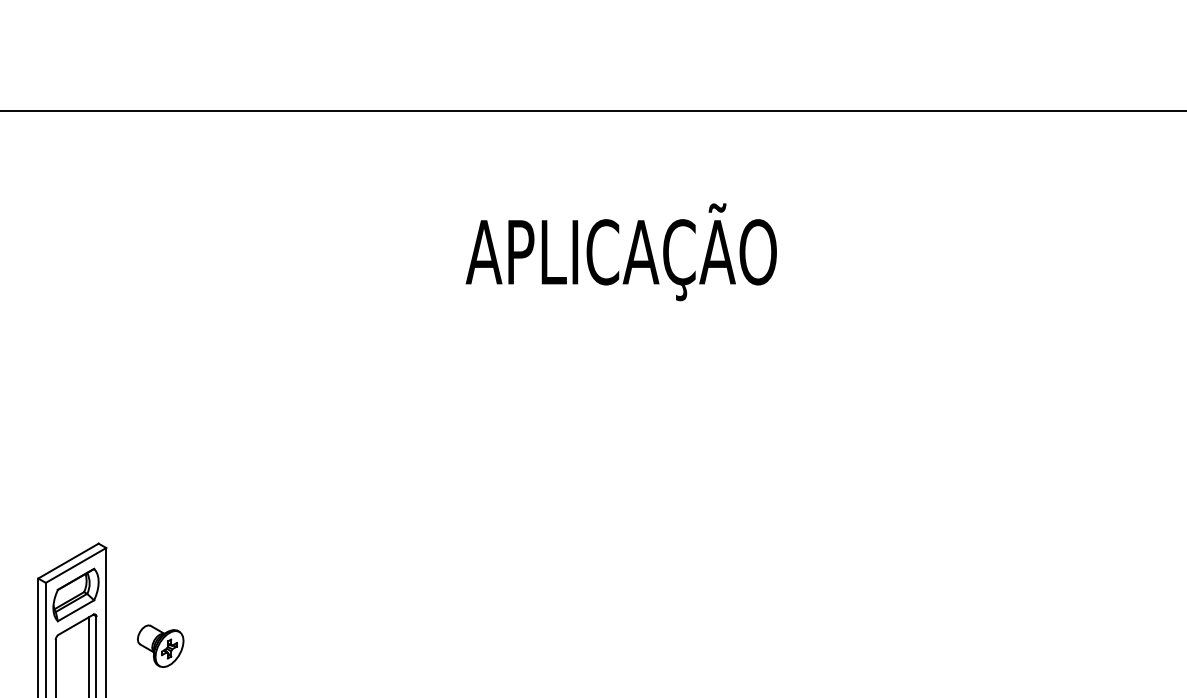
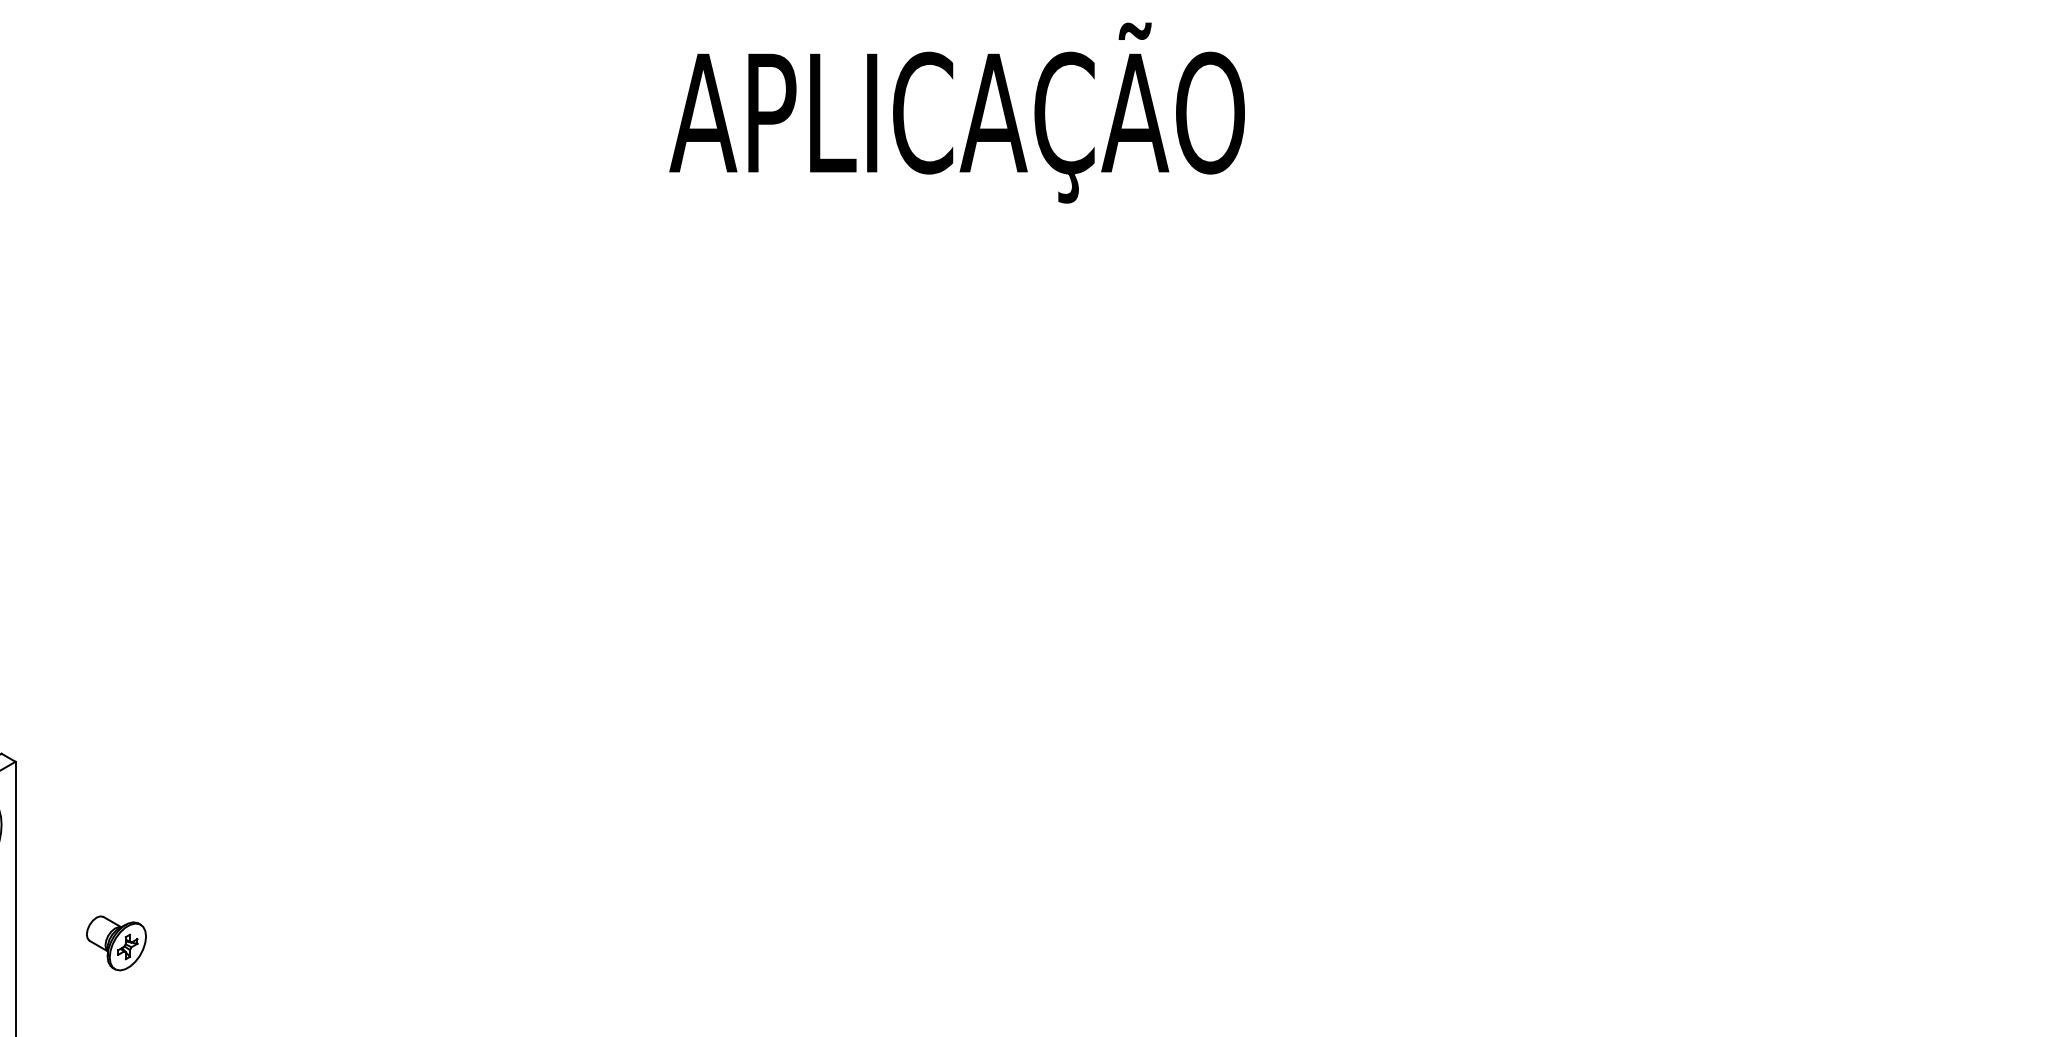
text: (620, 252) -> (955, 113), moved
part: (160, 645) -> (115, 942), size x0.7

